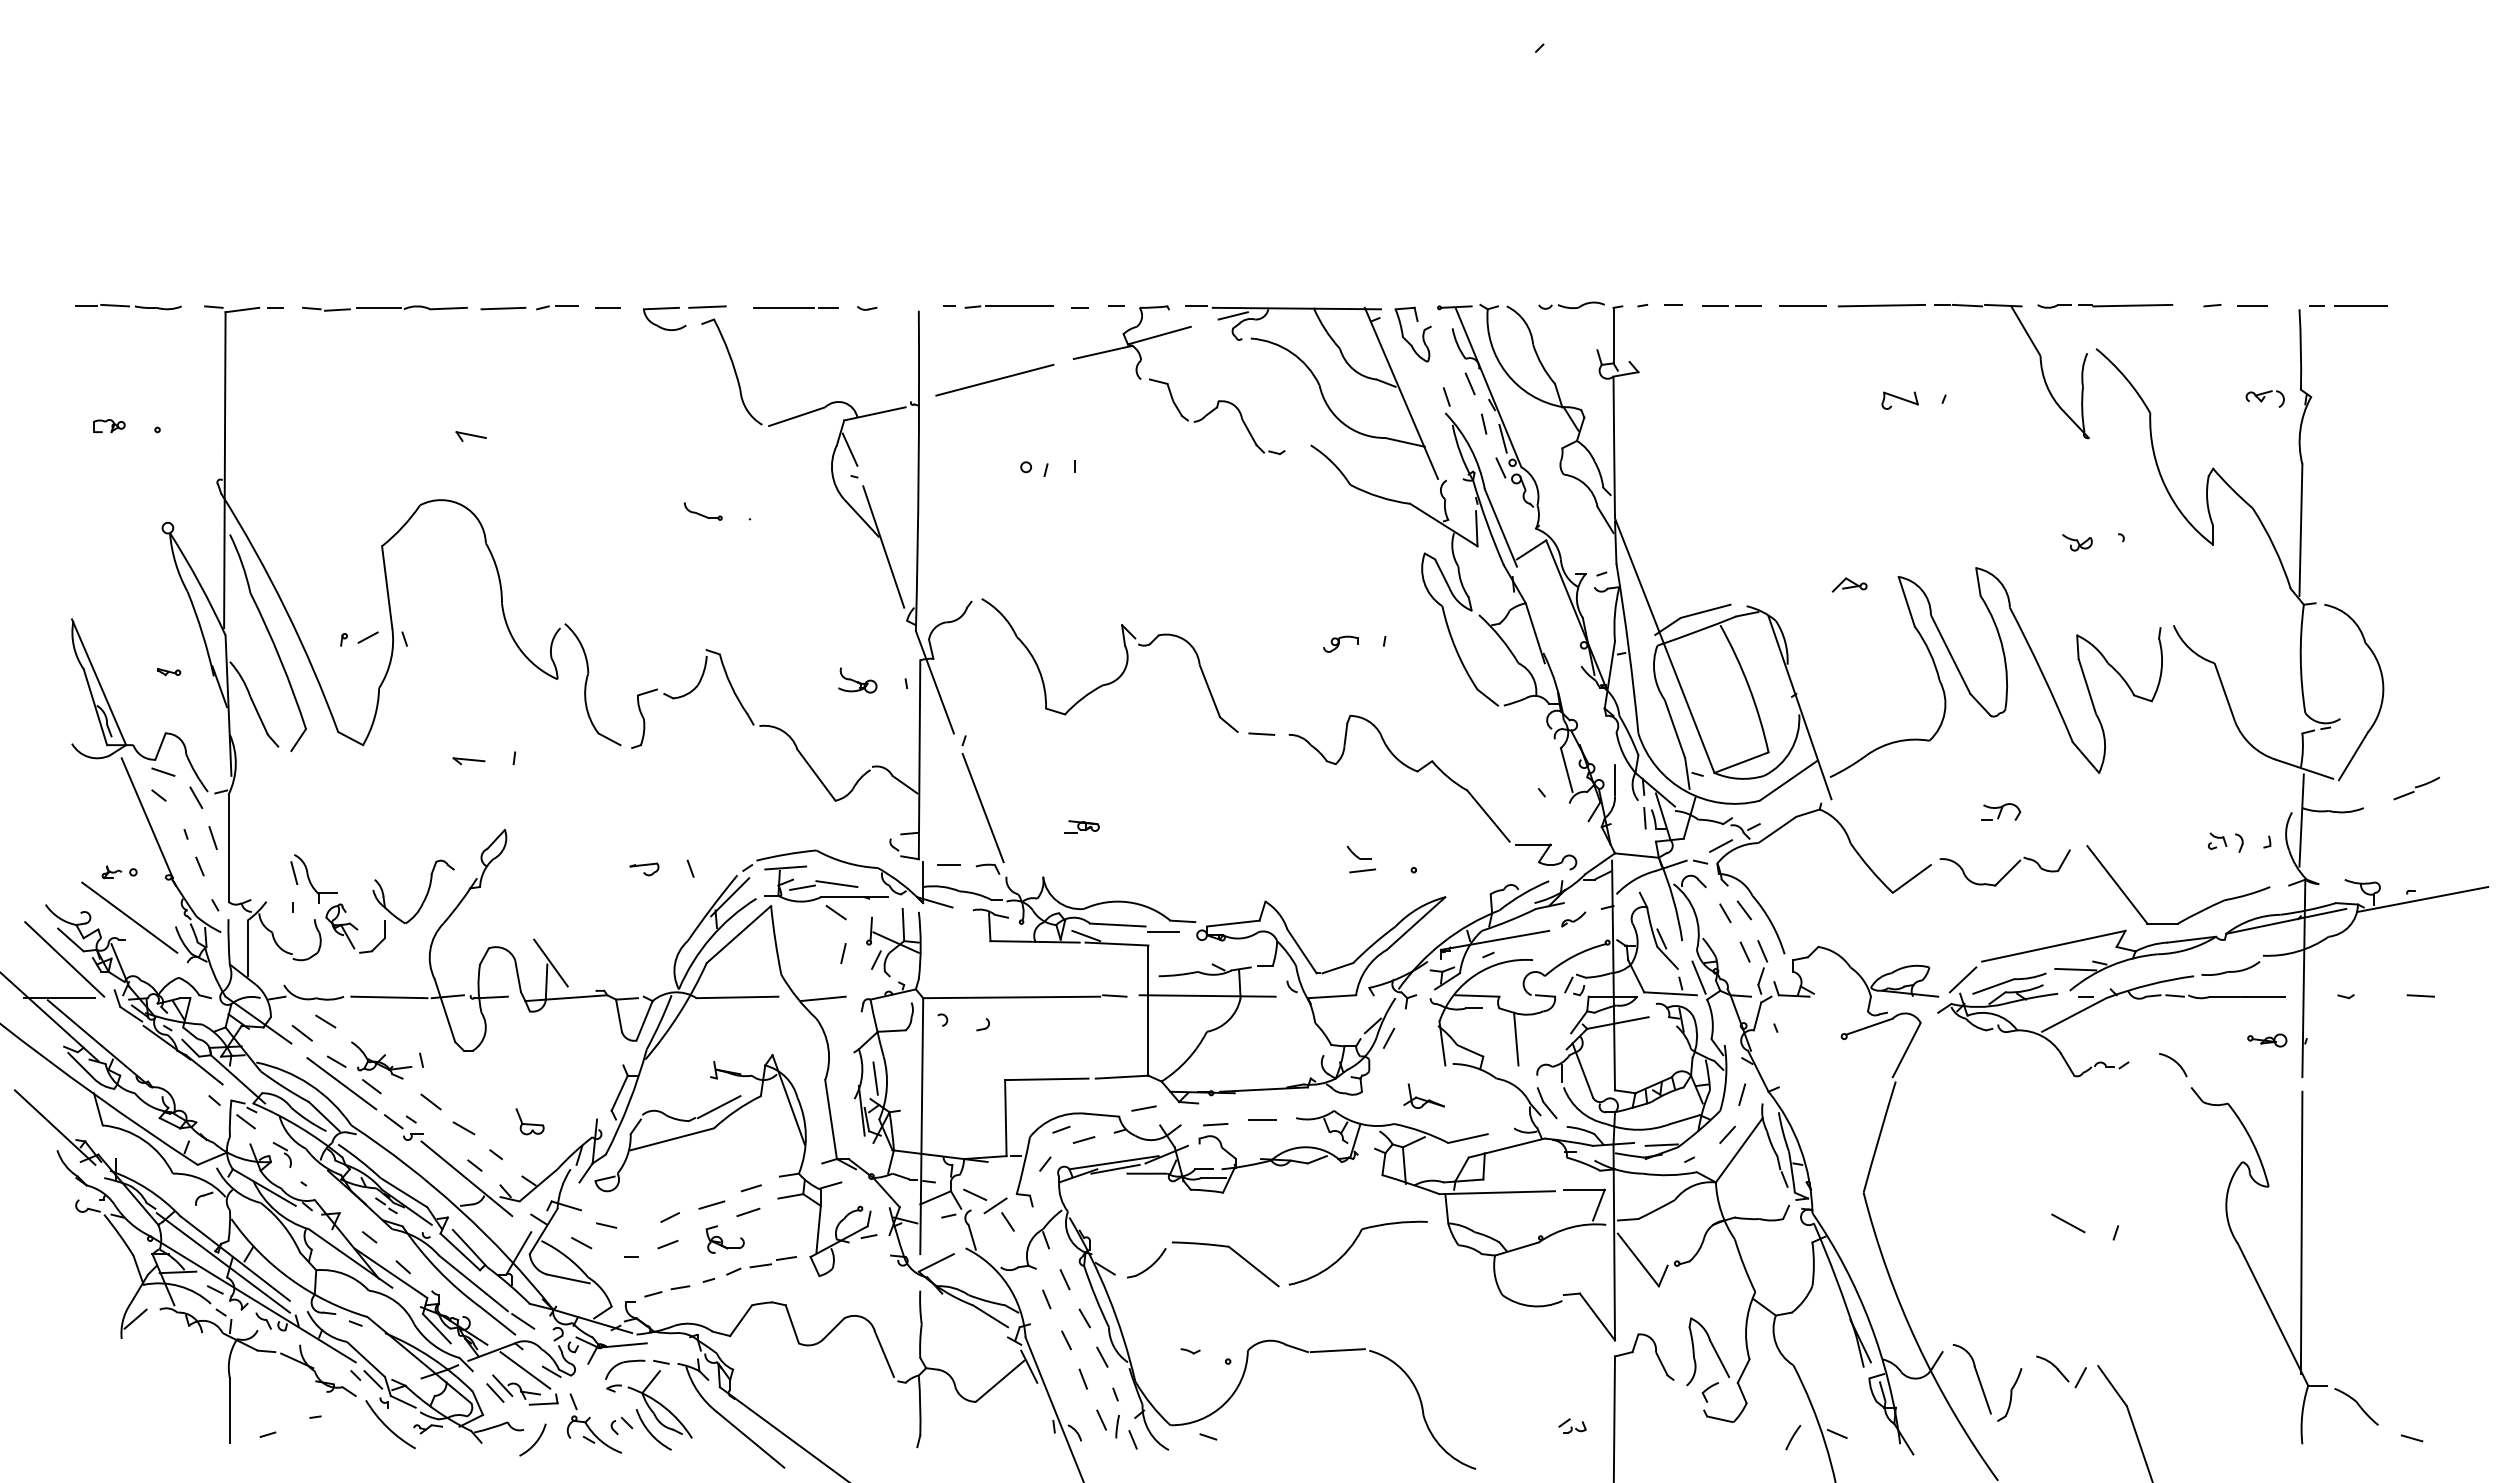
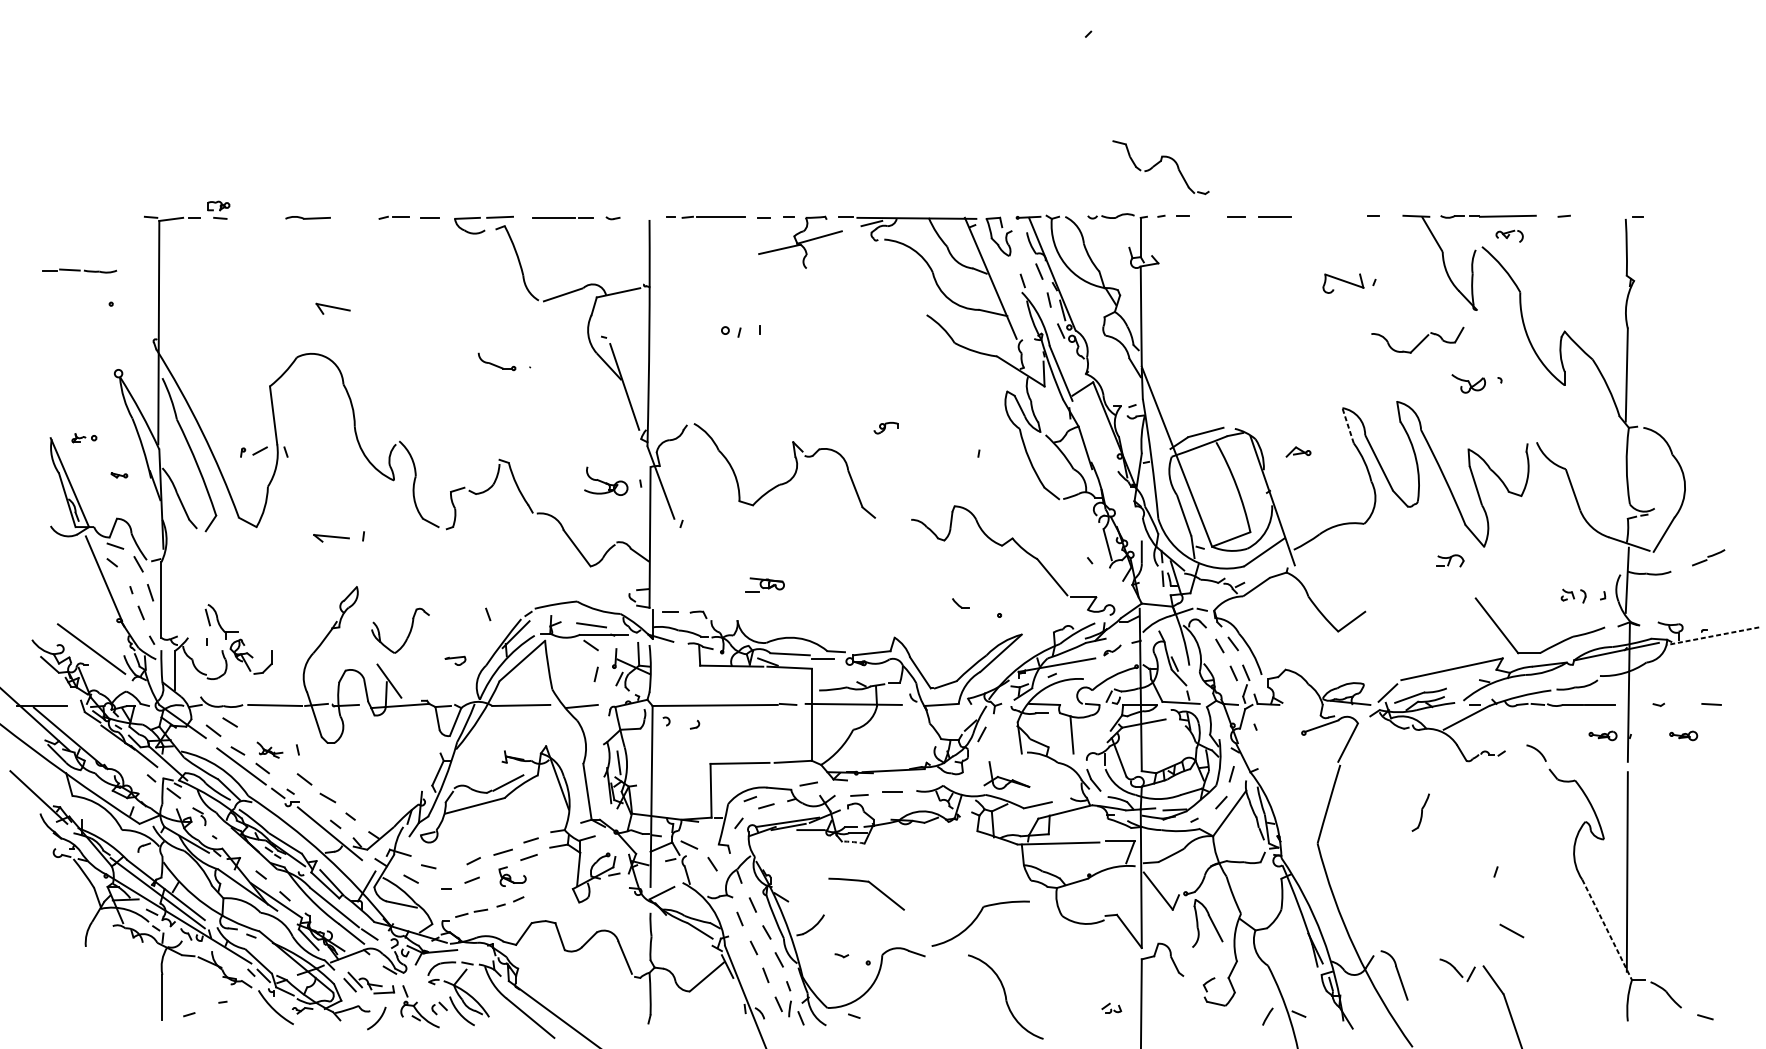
line: (1881, 305) -> (1330, 216), removed
line: (1967, 305) -> (1391, 216), removed
line: (1714, 306) -> (1212, 216), removed
line: (2252, 306) -> (1592, 216), removed
line: (2360, 306) -> (1668, 216), removed
part: (128, 307) -> (79, 271), moved
line: (379, 307) -> (268, 217), removed
line: (503, 308) -> (355, 218), removed
line: (337, 309) -> (238, 219), removed
line: (994, 379) -> (703, 268), removed
part: (2264, 398) -> (1509, 236), moved
part: (1899, 400) -> (1342, 283), size x1.6
part: (1213, 411) -> (1158, 163), moved
part: (109, 426) -> (218, 206), moved
part: (470, 436) -> (332, 308), size x1.6
line: (849, 449) -> (600, 318), removed
part: (703, 511) -> (497, 361), size x1.4
part: (2077, 542) -> (1468, 383), size x1.6
part: (1849, 584) -> (1298, 451), moved
line: (1906, 601) -> (1347, 425), solid -> dashed
part: (1340, 643) -> (886, 427), moved
part: (857, 680) -> (606, 481), size x1.6
line: (1261, 733) -> (891, 518), removed
part: (468, 761) -> (331, 538), size x1.6
line: (982, 807) -> (694, 571), removed
part: (2001, 811) -> (1450, 560), moved
part: (1081, 826) -> (764, 584), size x1.6
line: (1721, 845) -> (1217, 598), removed
line: (785, 867) -> (555, 613), removed
part: (2004, 867) -> (1417, 339), moved
part: (644, 869) -> (455, 660), moved
line: (1362, 870) -> (963, 615), removed
part: (119, 872) -> (84, 438), moved
line: (802, 887) -> (567, 627), removed
part: (424, 897) -> (408, 634), moved
line: (2422, 899) -> (1712, 636), solid -> dashed
line: (64, 959) -> (45, 678), removed
line: (2075, 969) -> (1467, 685), removed
line: (1698, 977) -> (1200, 691), removed
part: (2381, 1040) -> (1683, 735), added
part: (381, 1060) -> (269, 750), size x0.6
part: (1423, 1095) -> (1006, 774), size x1.6
part: (529, 1121) -> (374, 793), removed
arc: (1207, 1190) -> (853, 841), solid -> dashed
line: (995, 1205) -> (703, 852), removed
line: (2068, 1223) -> (1511, 931), moved
part: (1352, 1246) -> (976, 919), moved
part: (772, 1262) -> (546, 892), removed
part: (1146, 1263) -> (810, 925), moved
line: (2273, 1315) -> (1607, 930), solid -> dashed
line: (135, 1318) -> (95, 932), removed
line: (1337, 1350) -> (945, 955), removed
part: (1708, 1351) -> (1207, 923), moved
line: (525, 1370) -> (371, 969), removed
part: (2009, 1394) -> (1420, 812), moved

